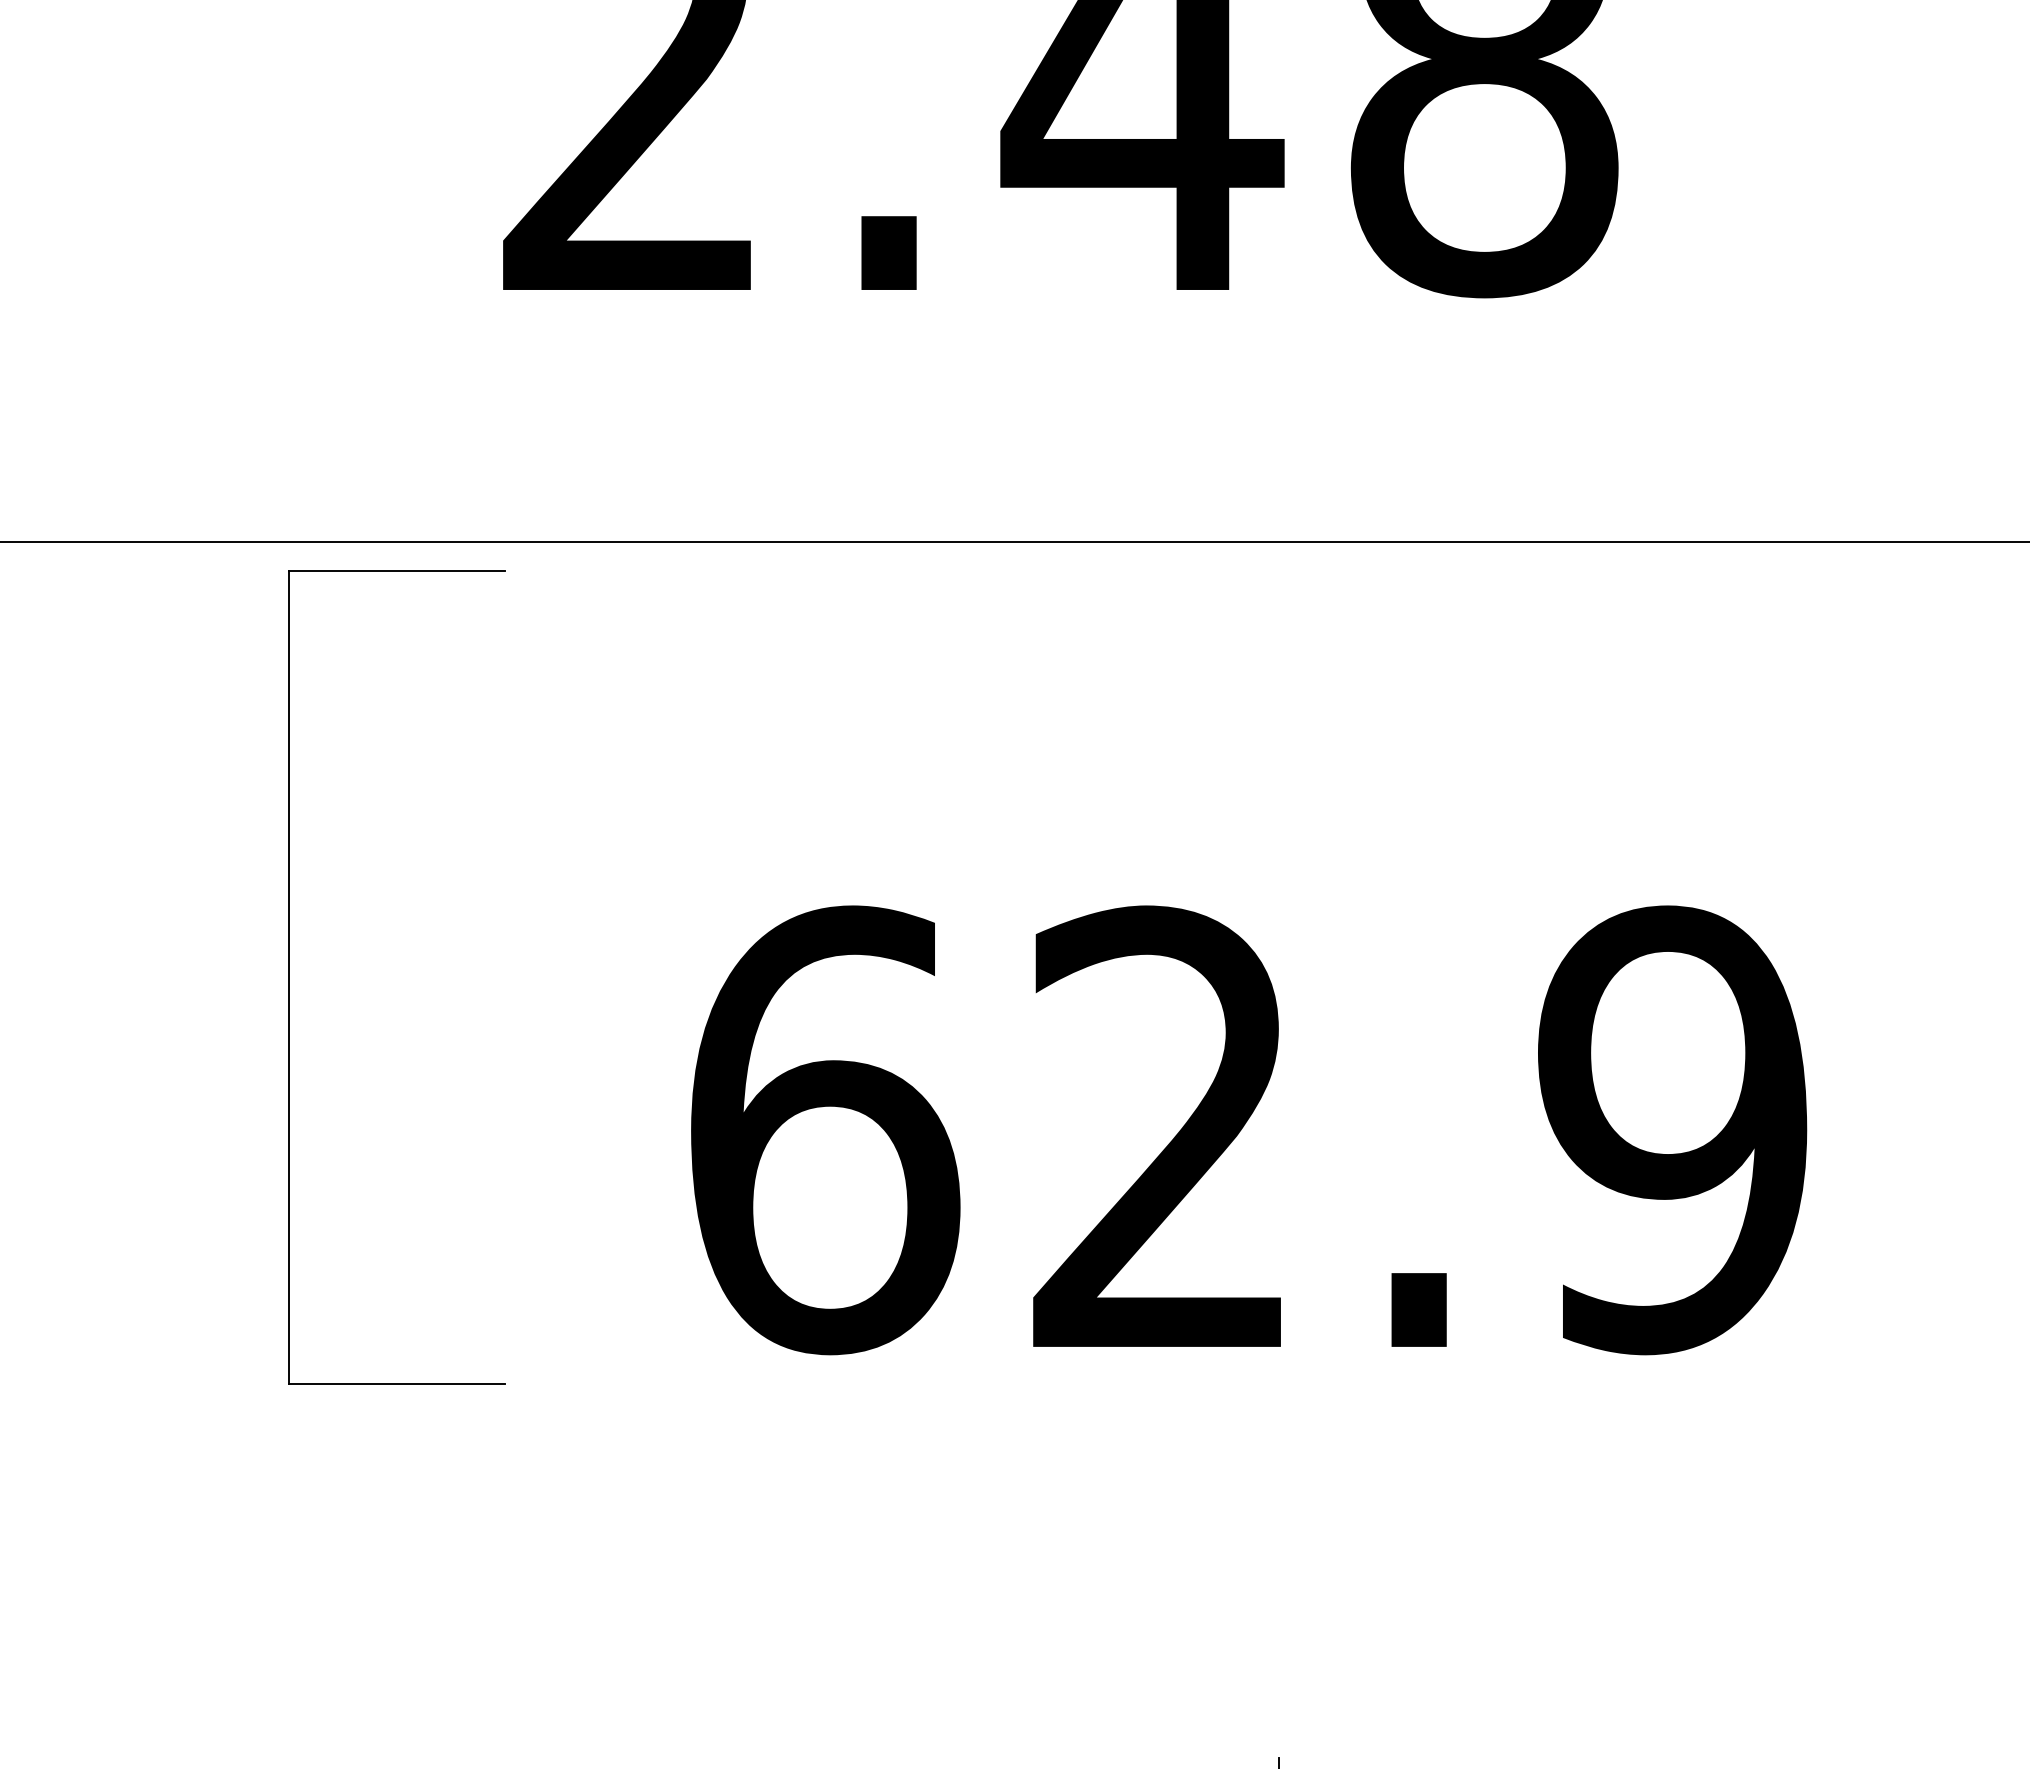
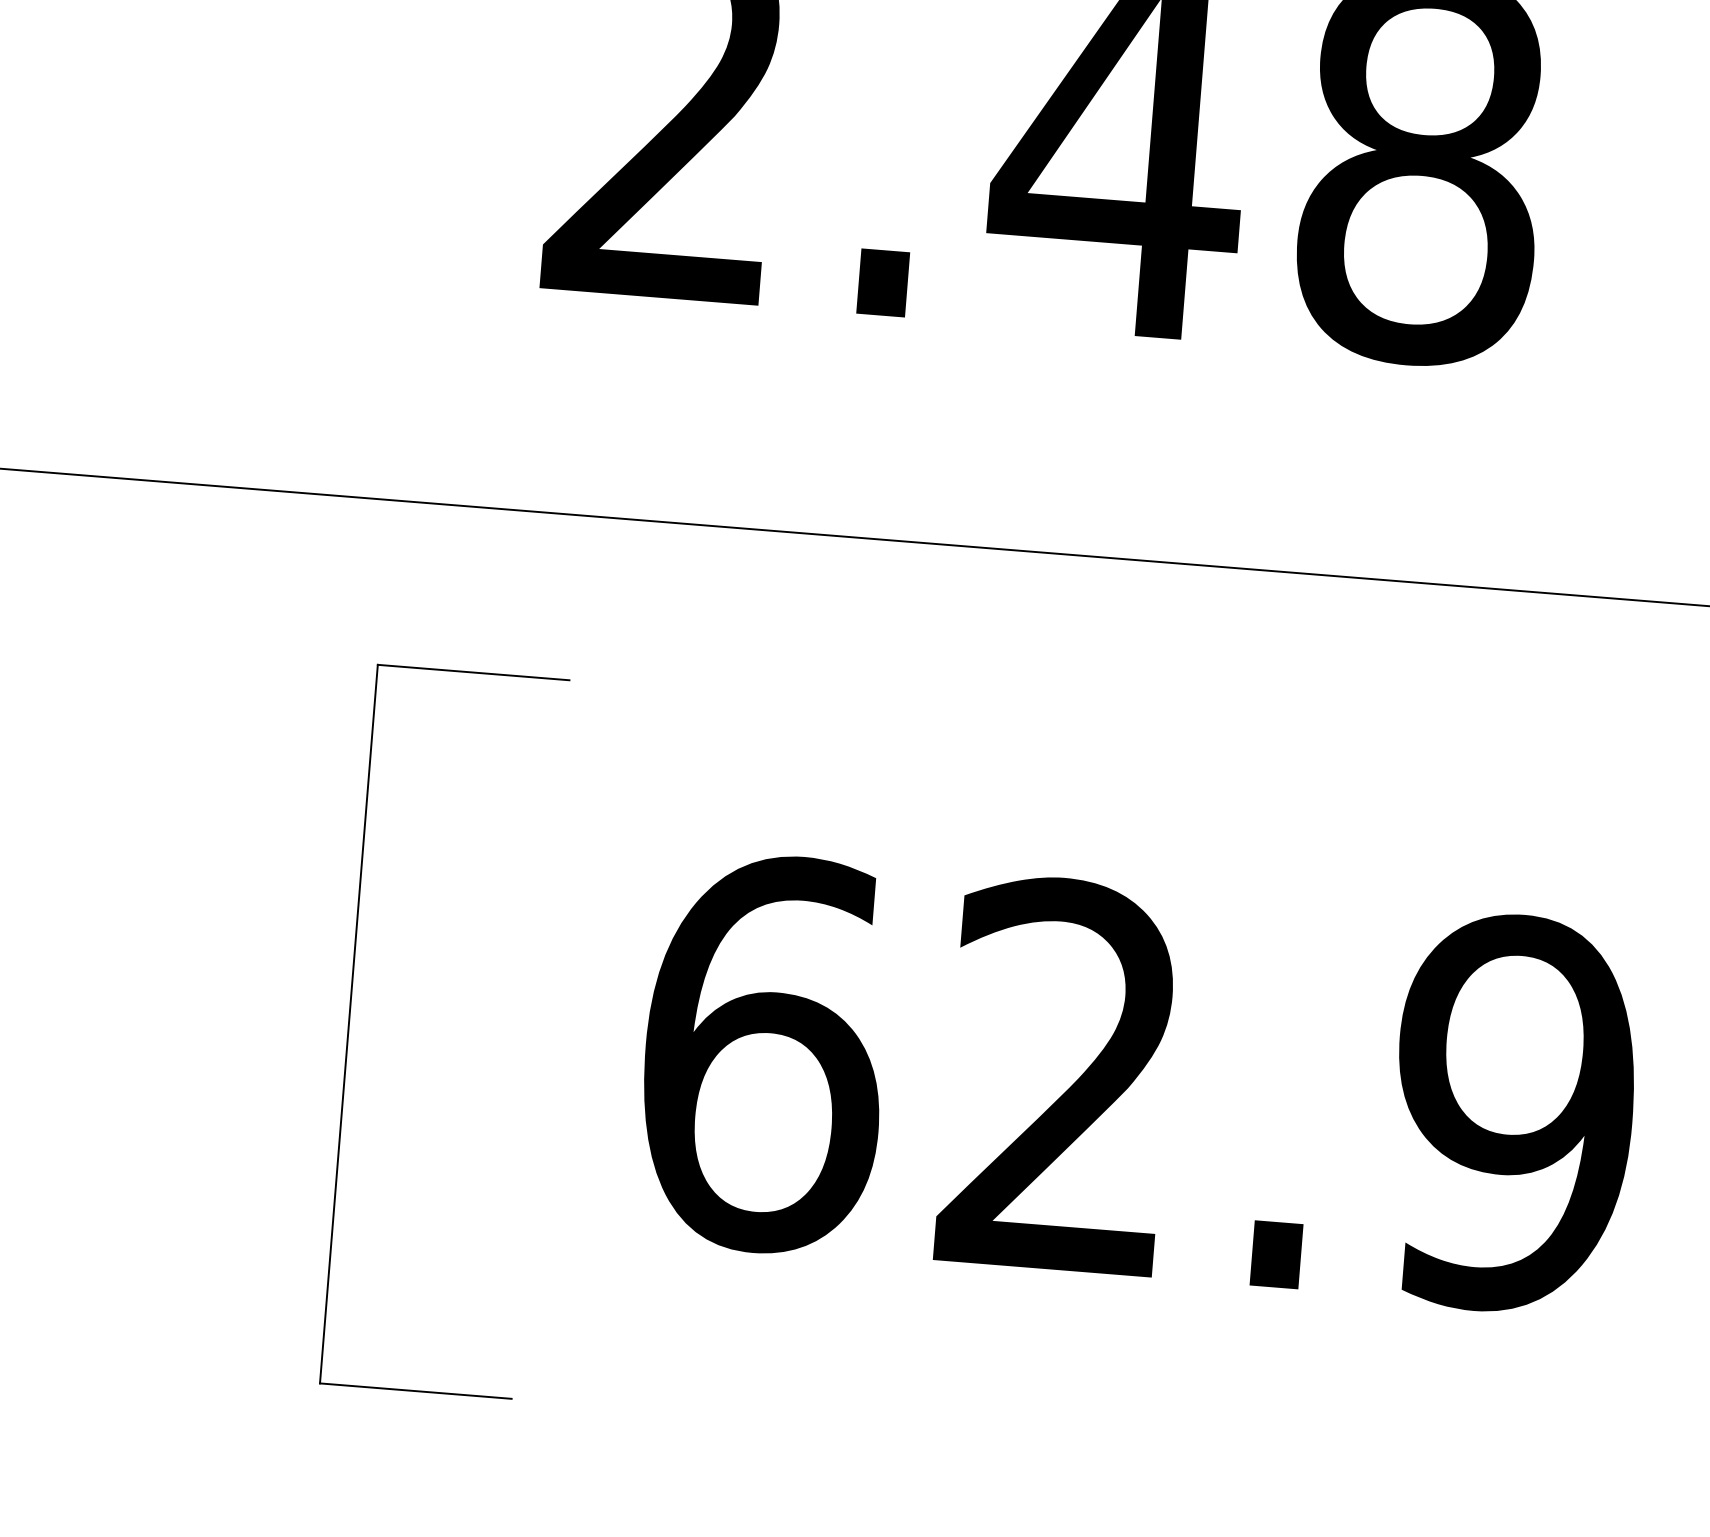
part: (289, 977) -> (349, 1024), moved

